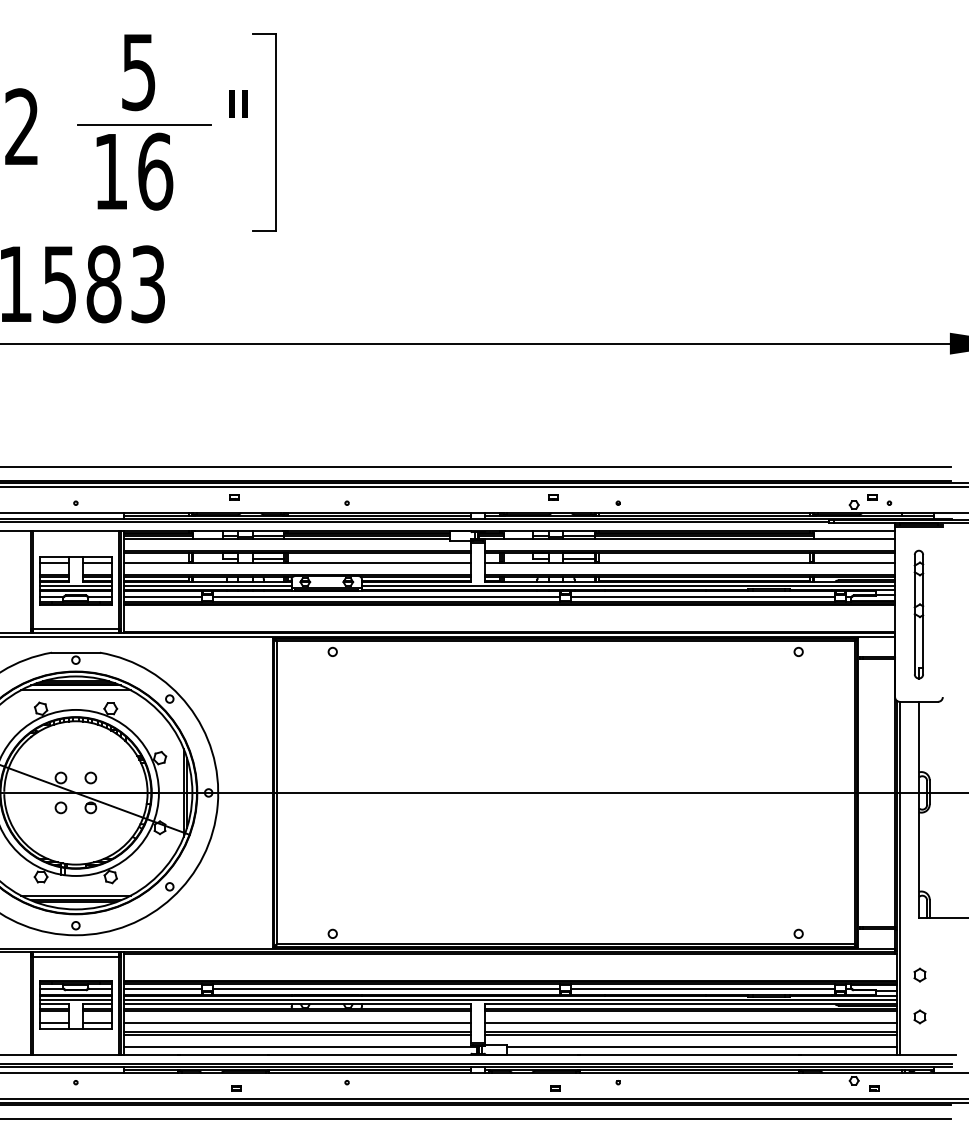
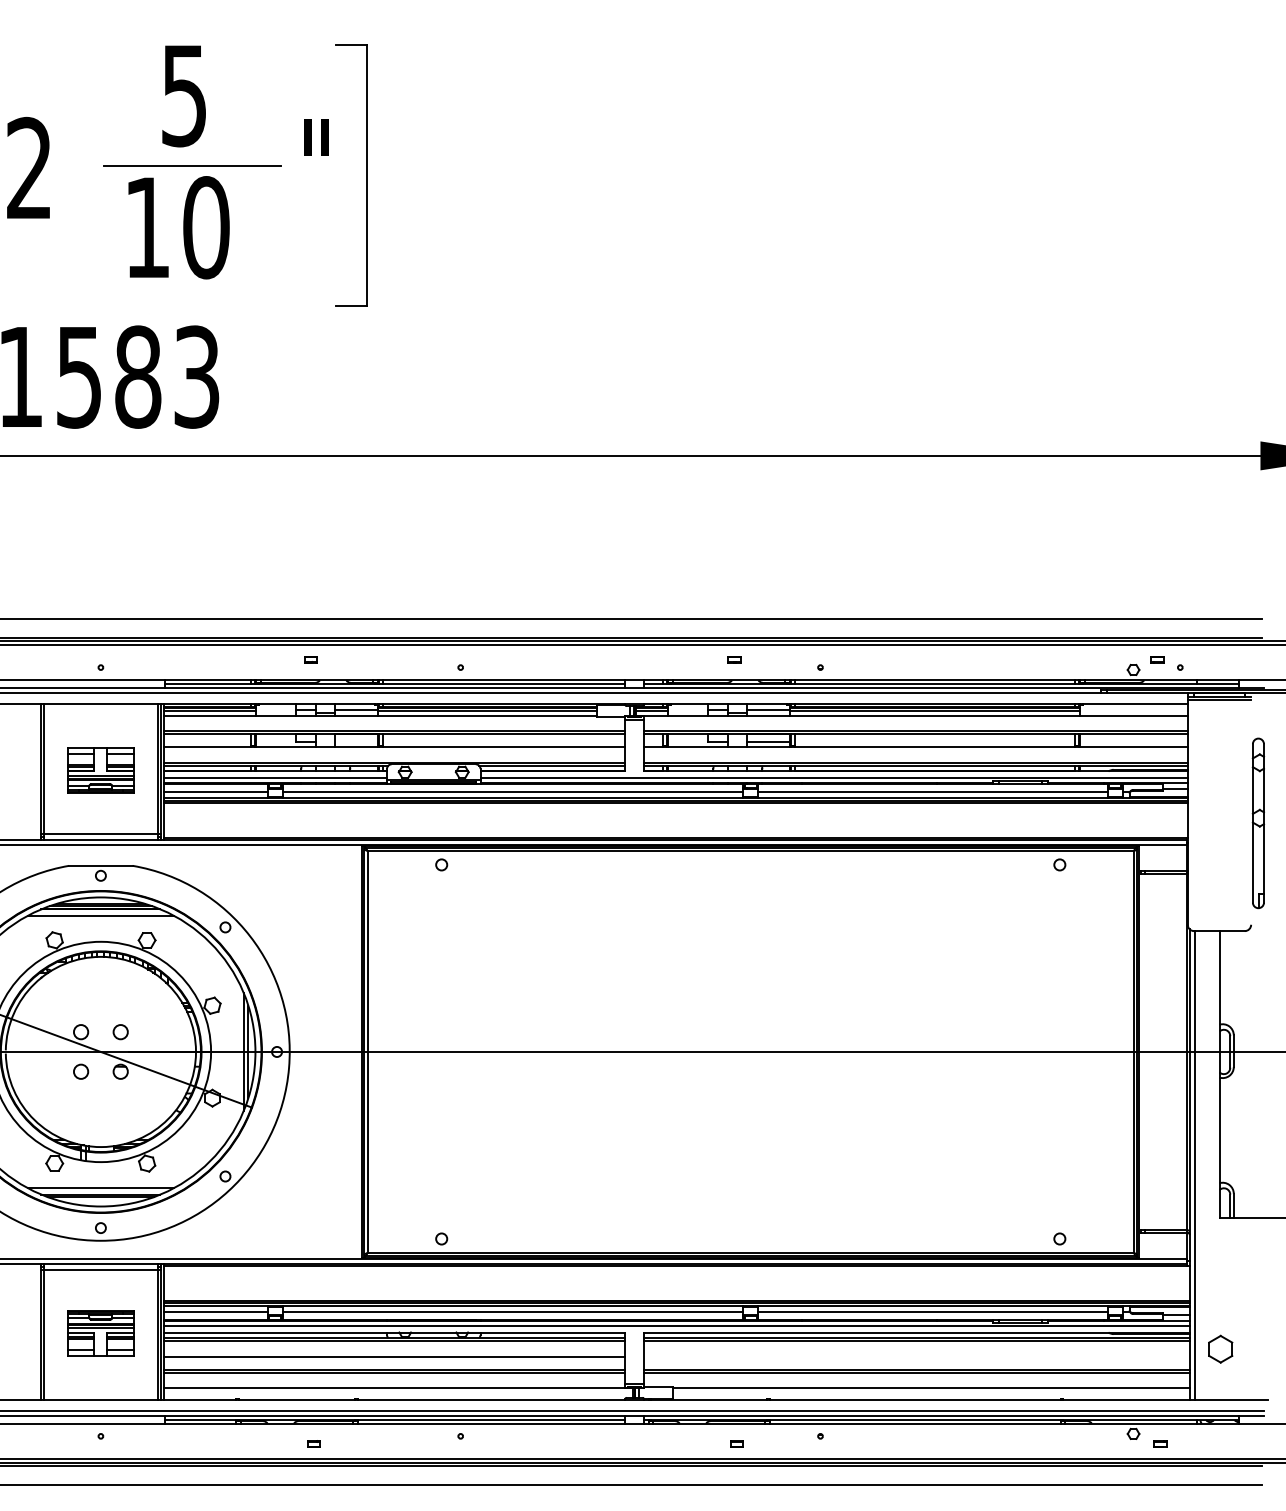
text: (155, 171) -> (206, 227), 16 -> 10
line: (268, 559) -> (356, 742), removed
part: (75, 580) -> (100, 770), size x0.7
part: (918, 614) -> (1257, 823), moved
part: (919, 974) -> (1220, 1293), removed
part: (75, 1005) -> (100, 1333), size x0.7
part: (919, 1016) -> (1220, 1348), size x1.6
line: (690, 1022) -> (916, 1356), removed

